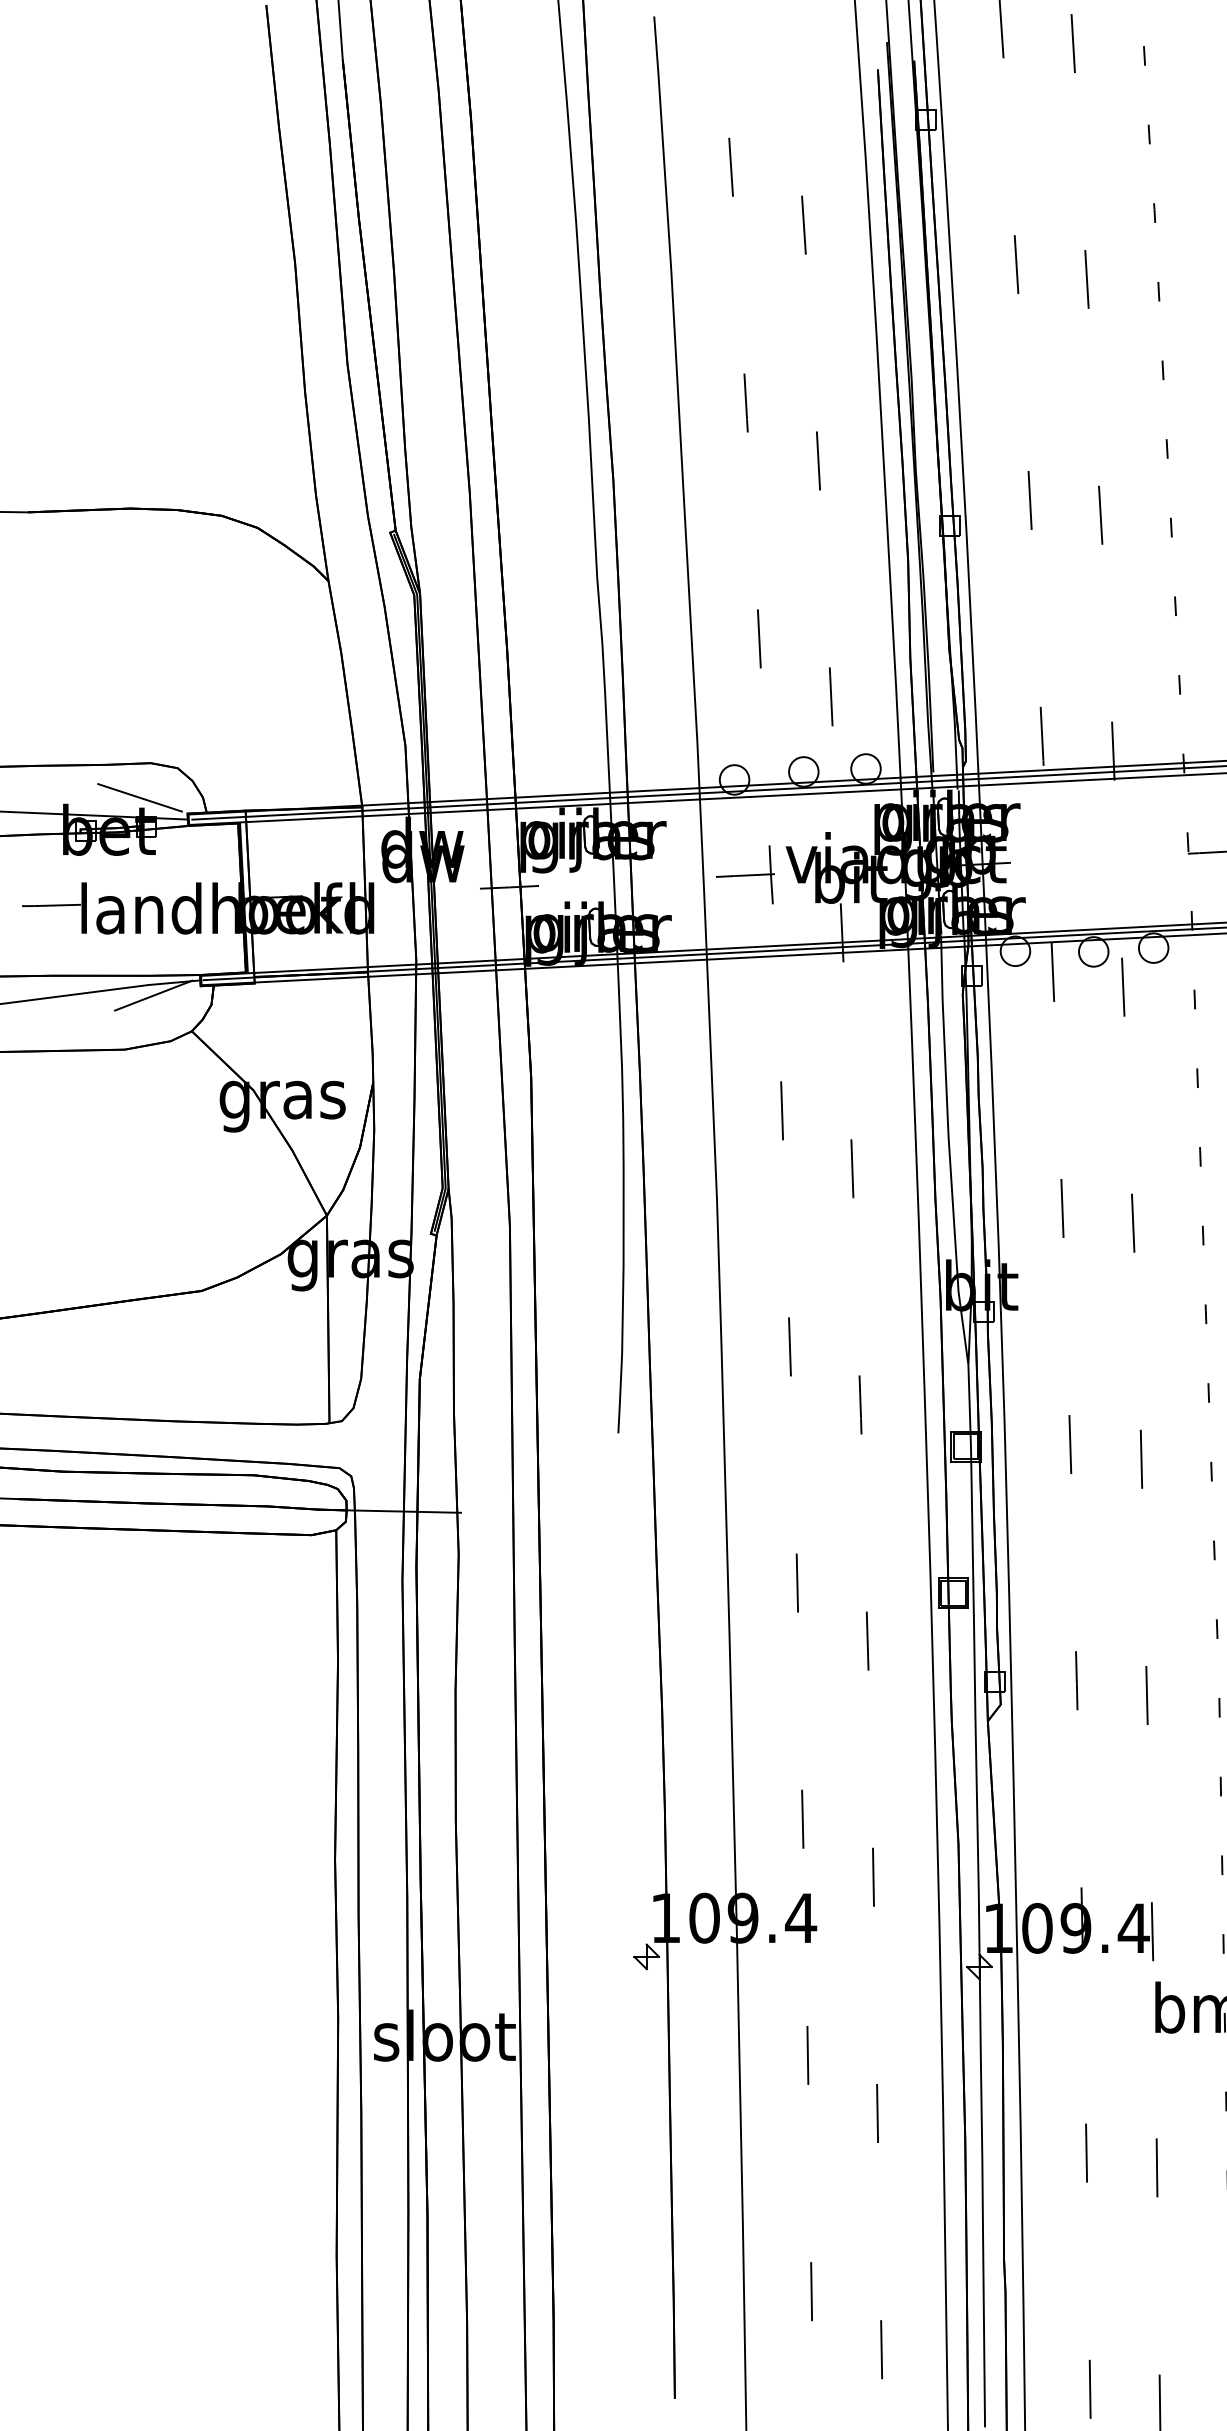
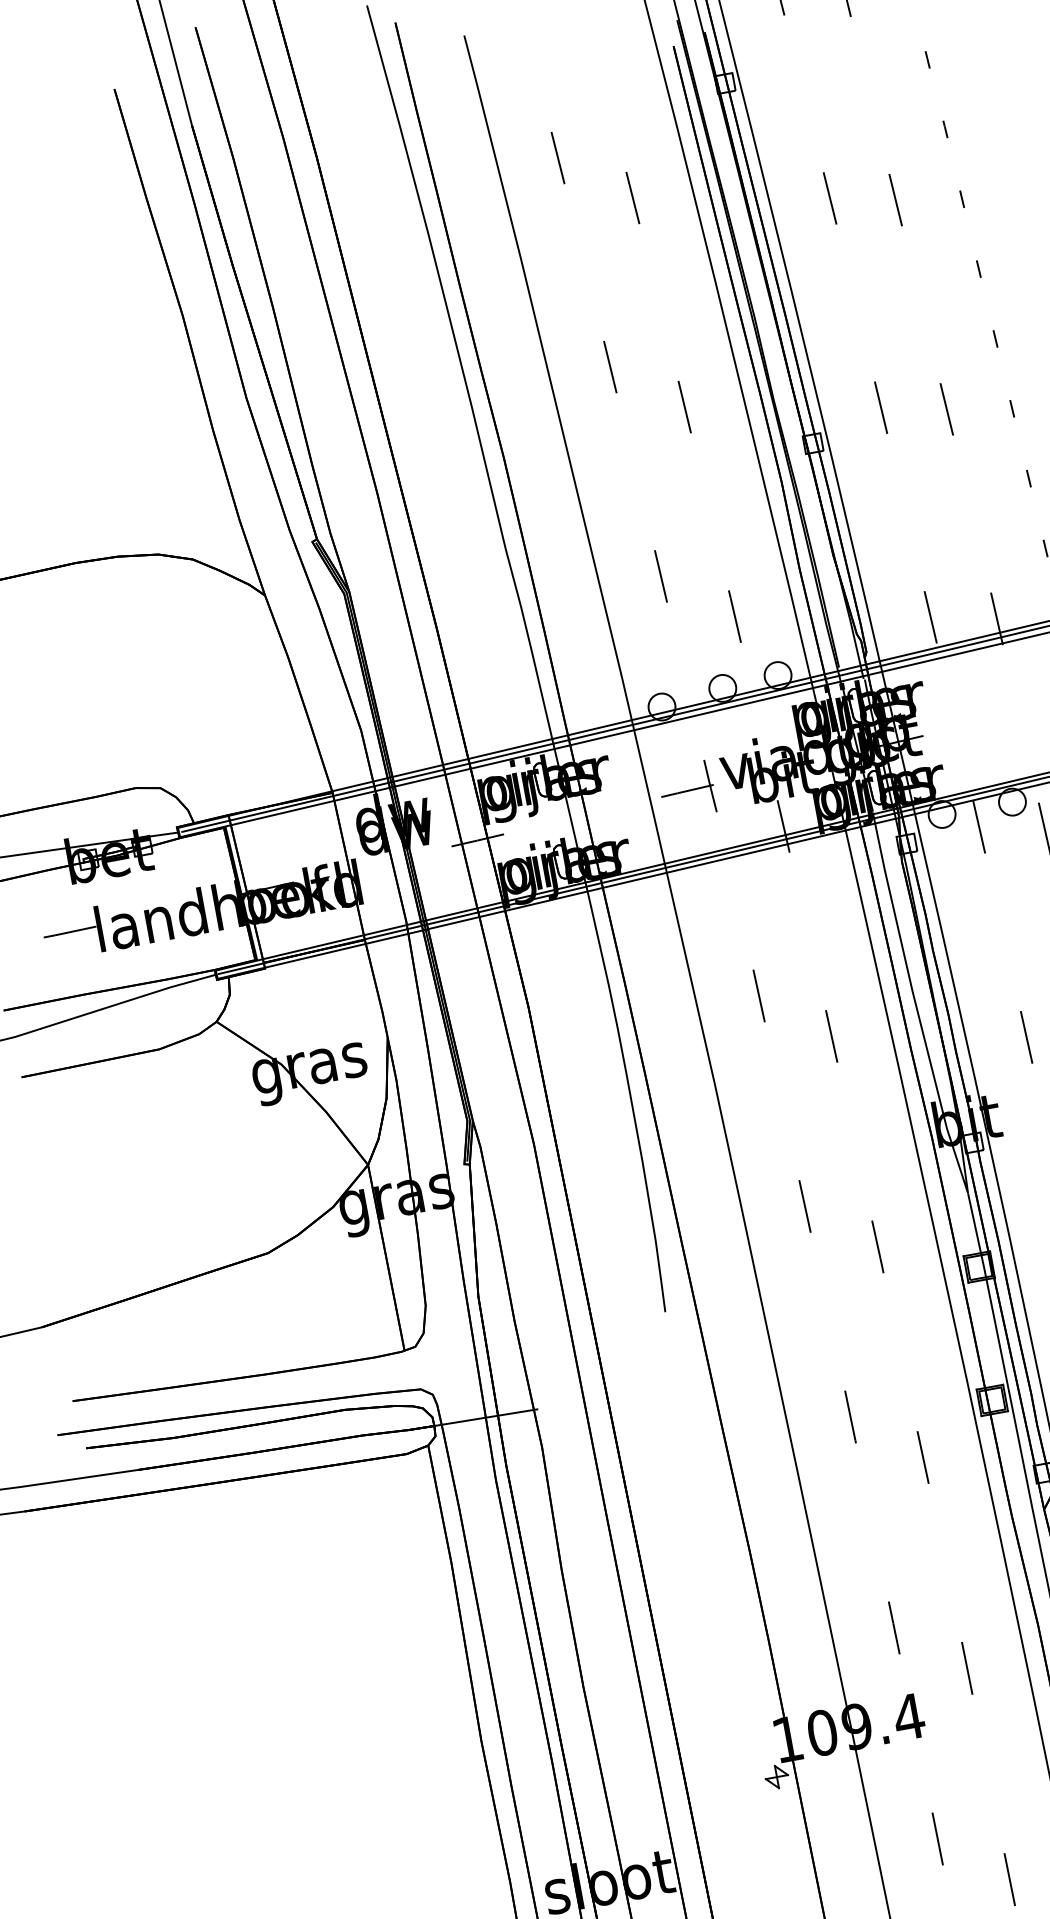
line: (139, 797) -> (131, 820), removed
line: (153, 995) -> (176, 996), removed

